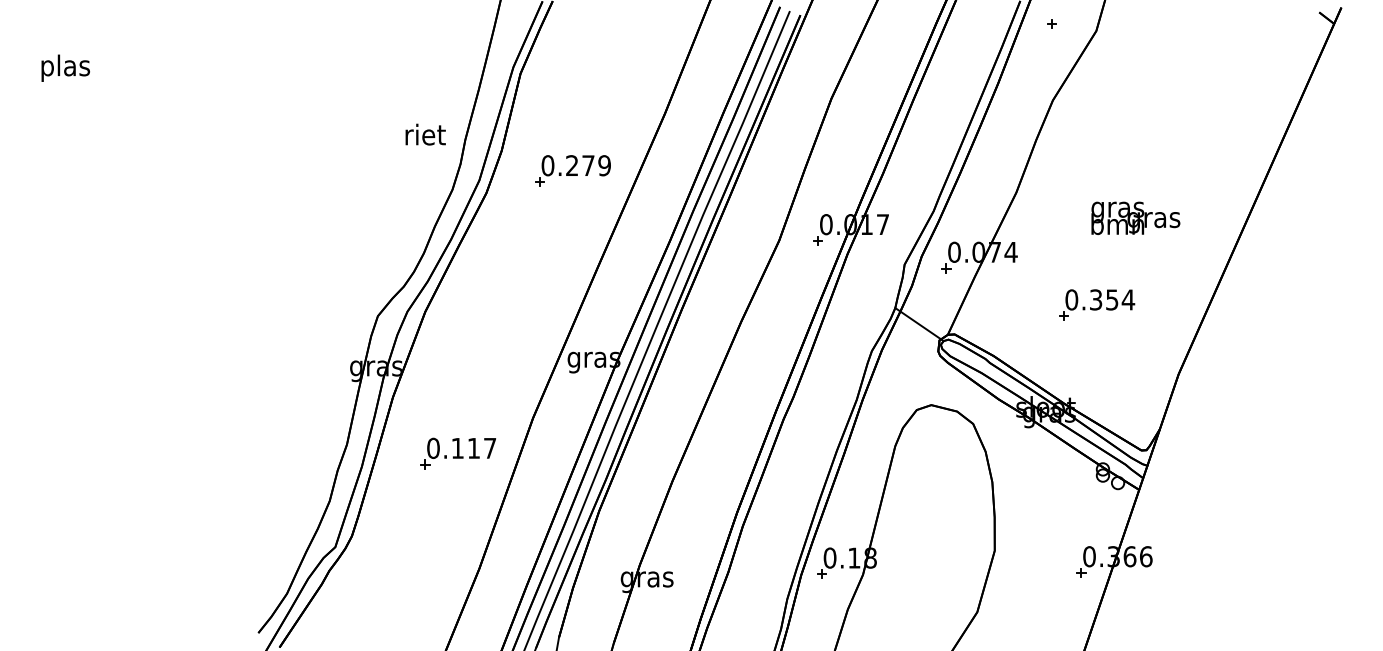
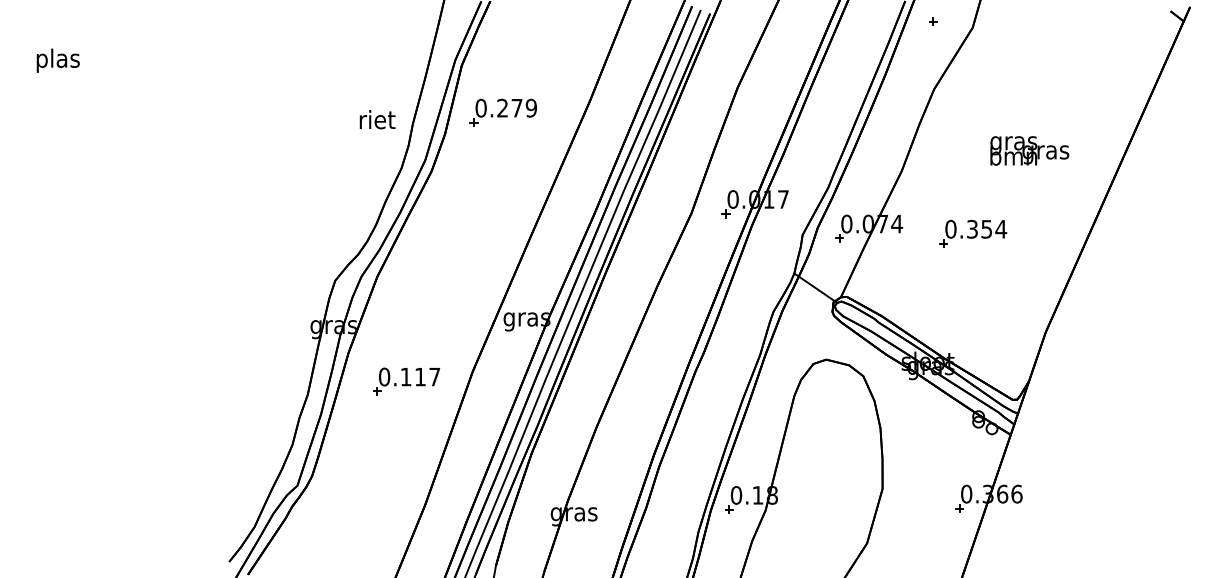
part: (572, 170) -> (502, 112), moved
text: (1135, 217) -> (1029, 150), moved
part: (1097, 304) -> (973, 233), moved
part: (458, 453) -> (406, 381), moved

